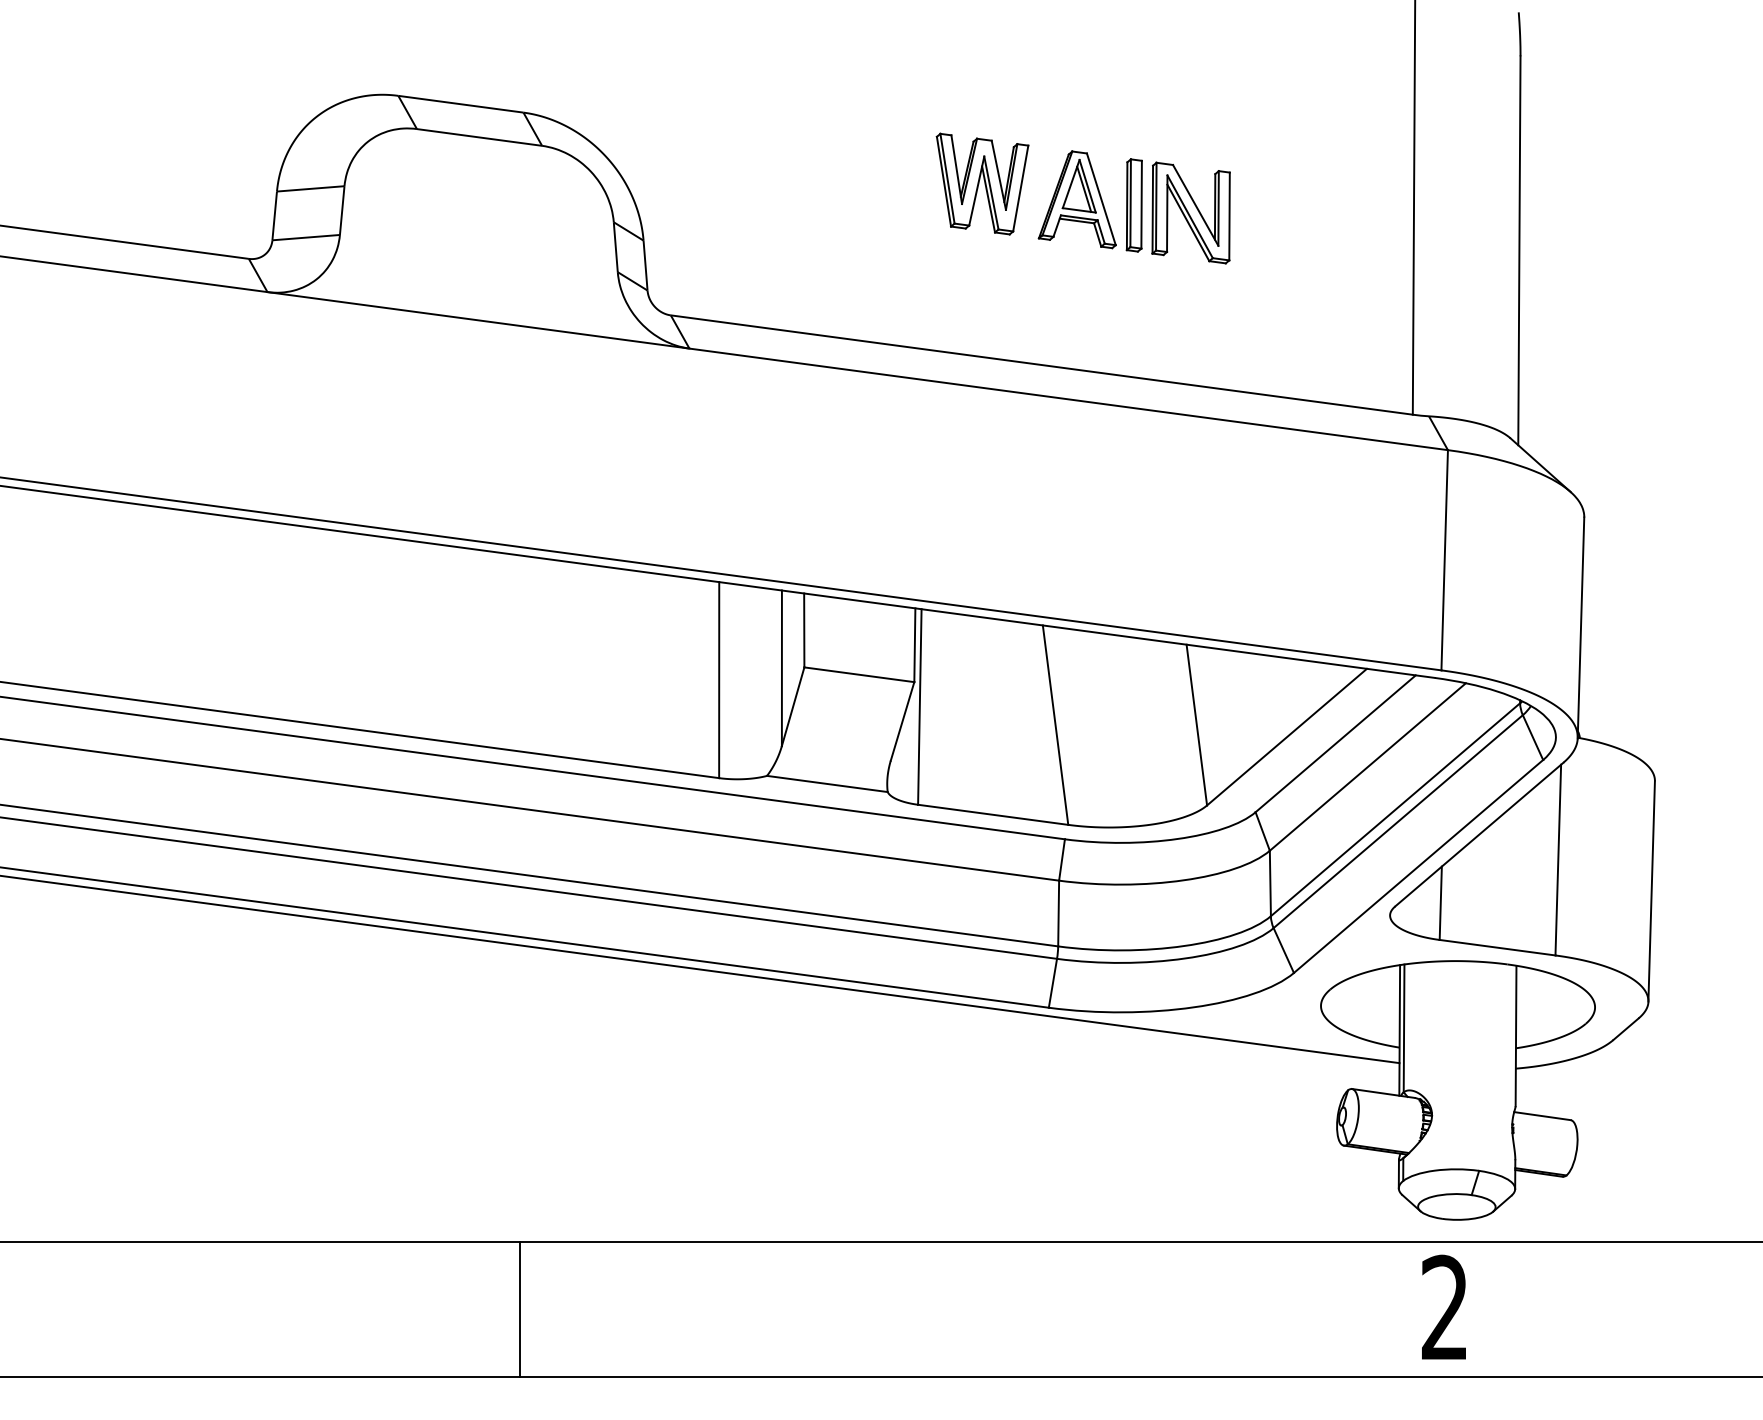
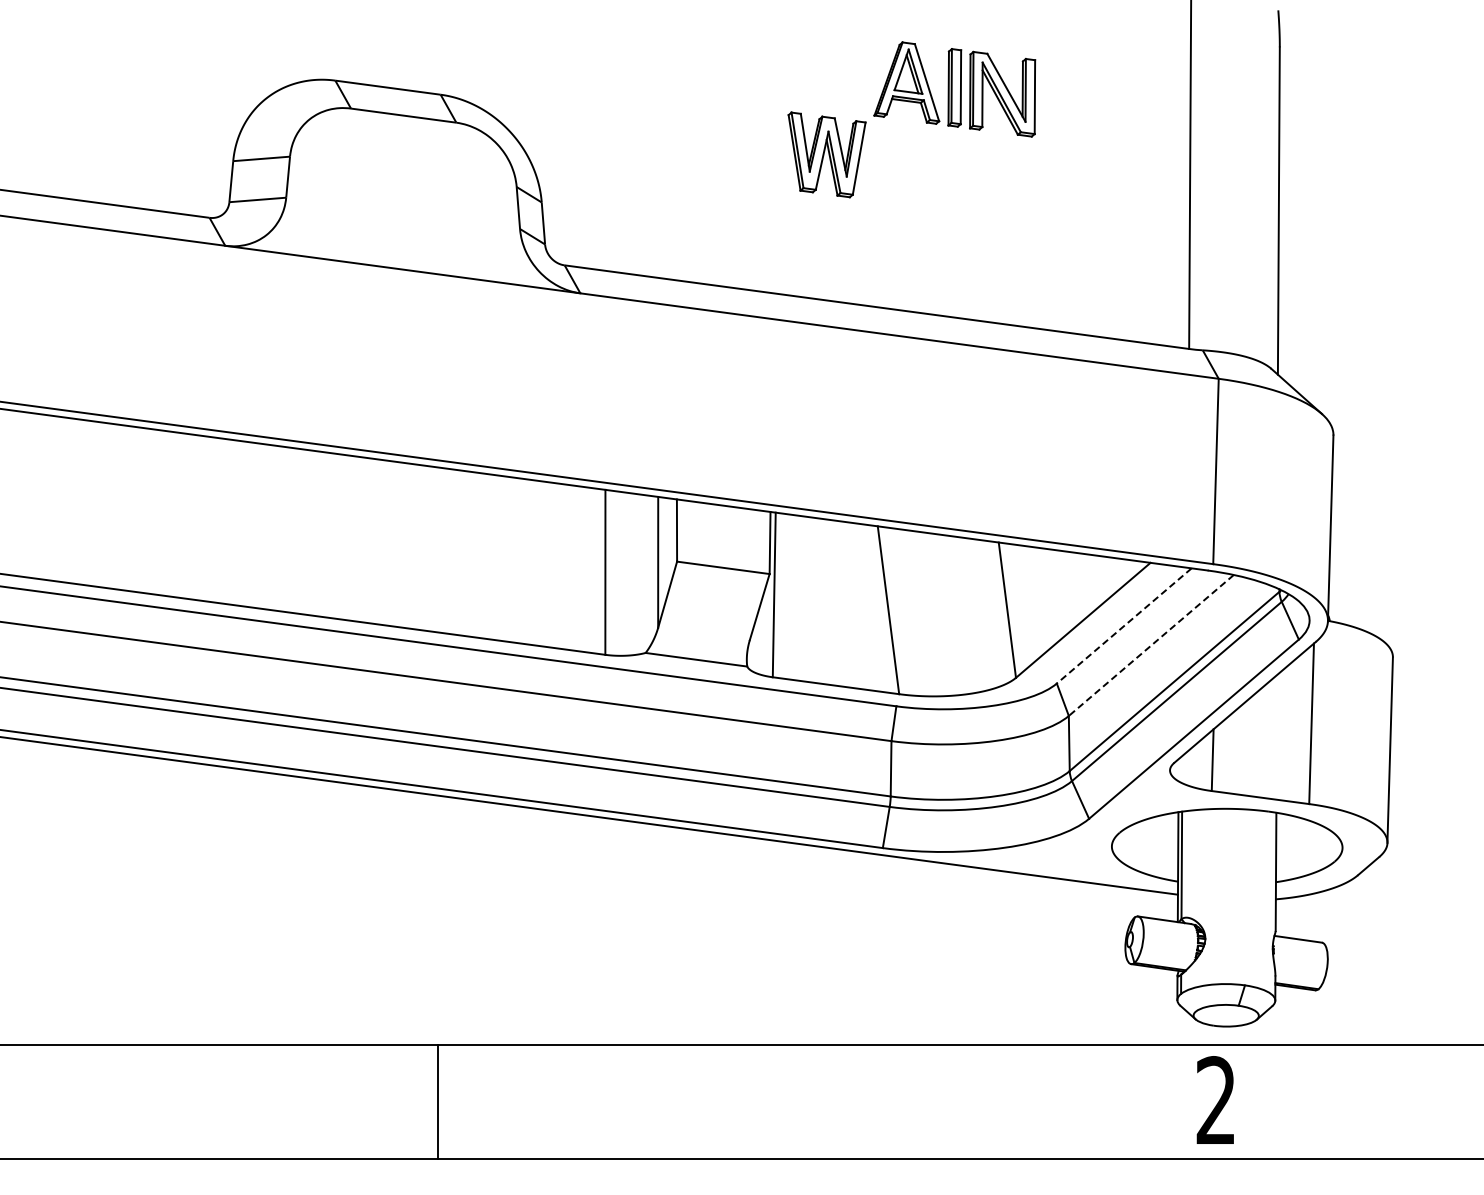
part: (1133, 207) -> (954, 89), moved
line: (1335, 743) -> (1124, 625), solid -> dashed
line: (1368, 767) -> (1151, 645), solid -> dashed

